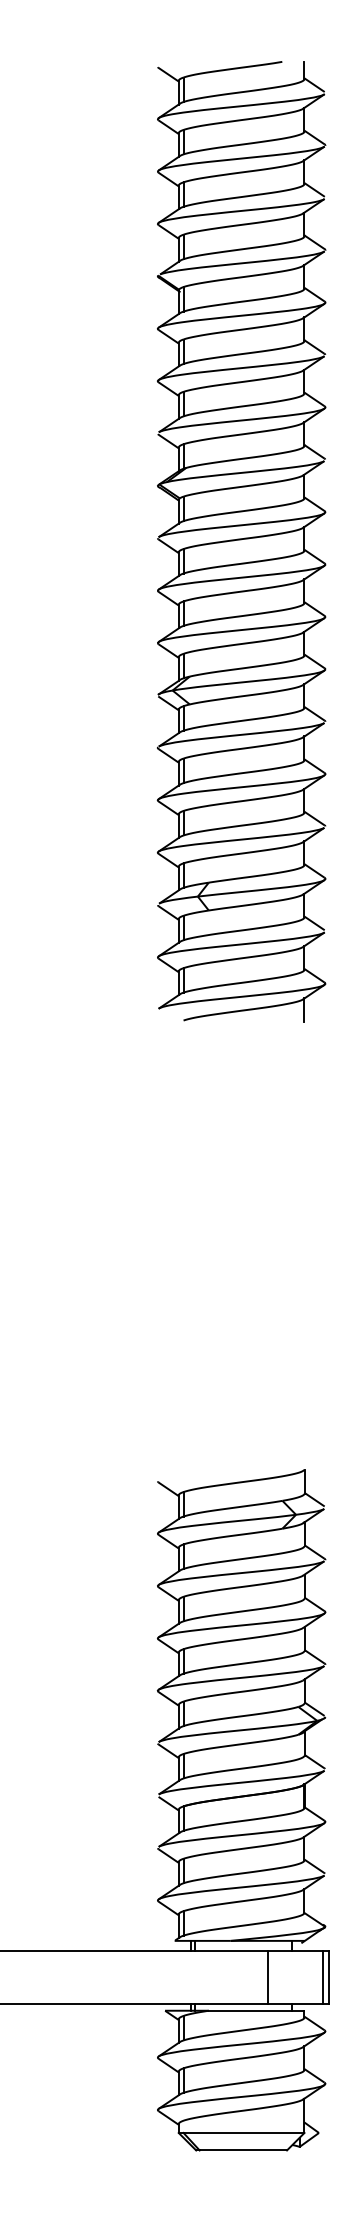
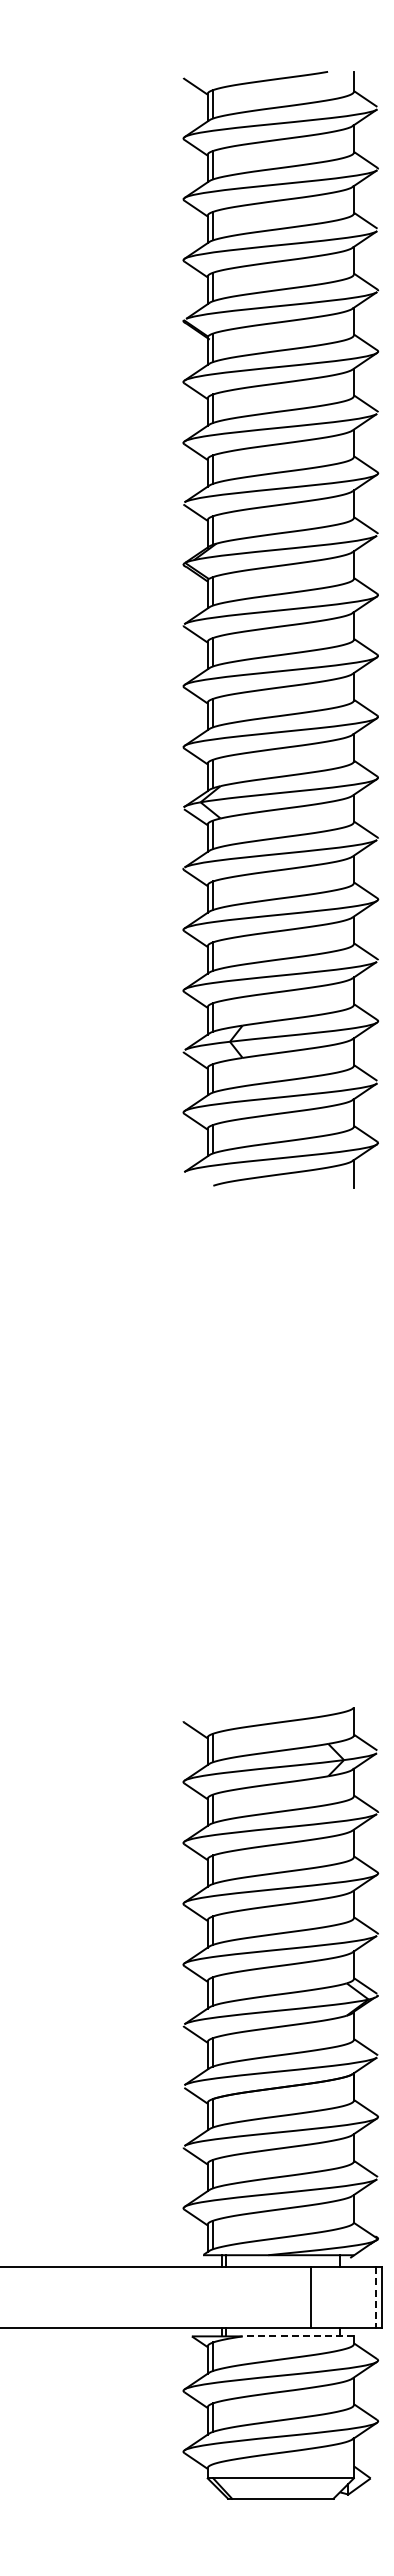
line: (323, 1978) -> (375, 2298), solid -> dashed
line: (256, 2010) -> (298, 2336), solid -> dashed

